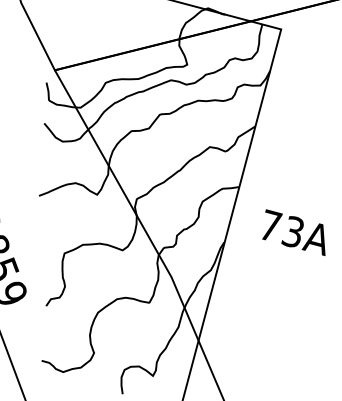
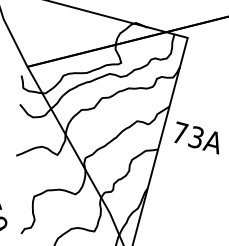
text: (293, 232) -> (196, 137), moved

